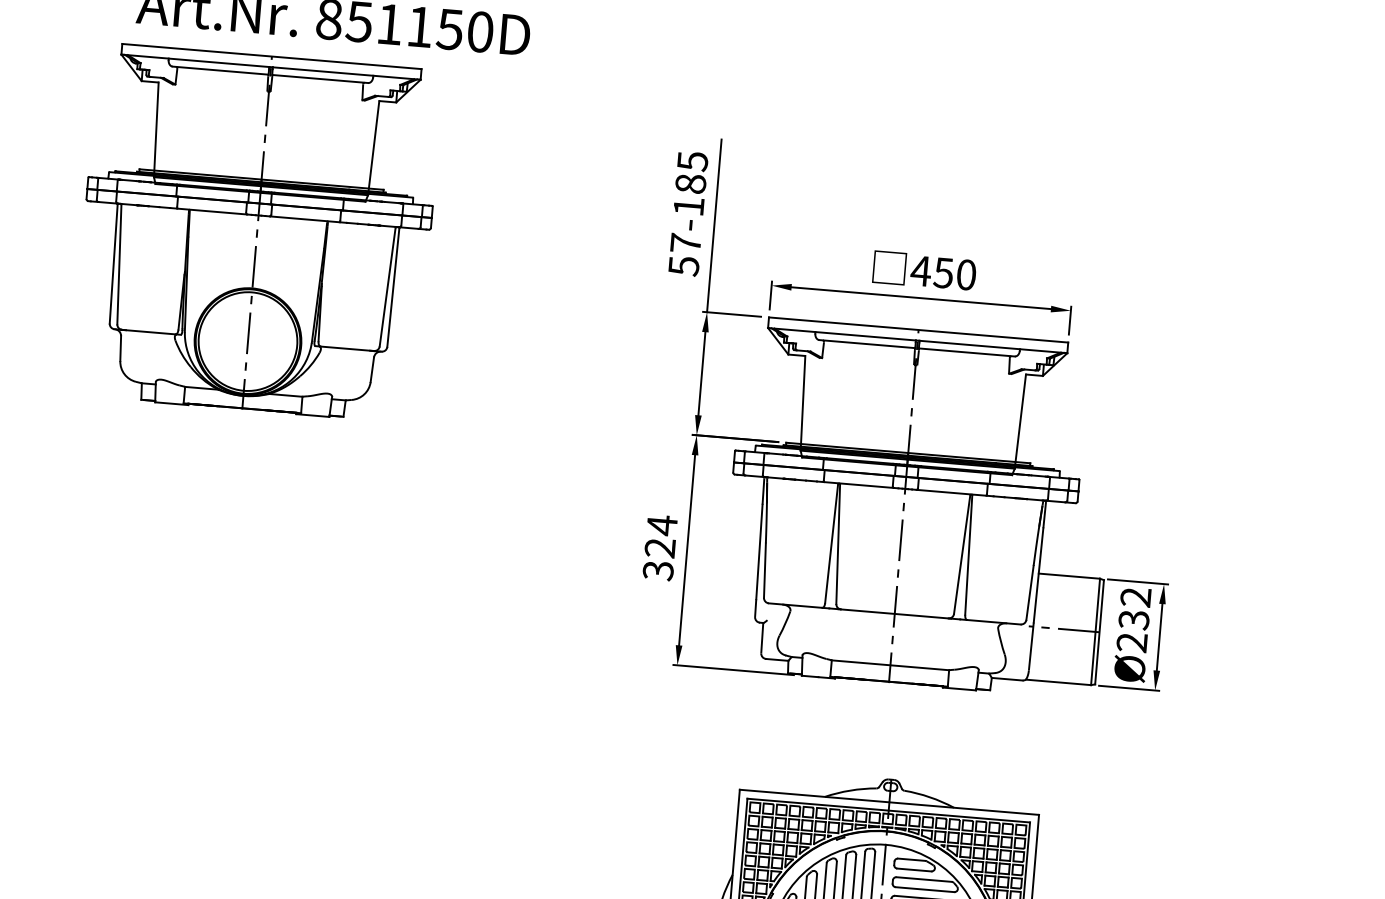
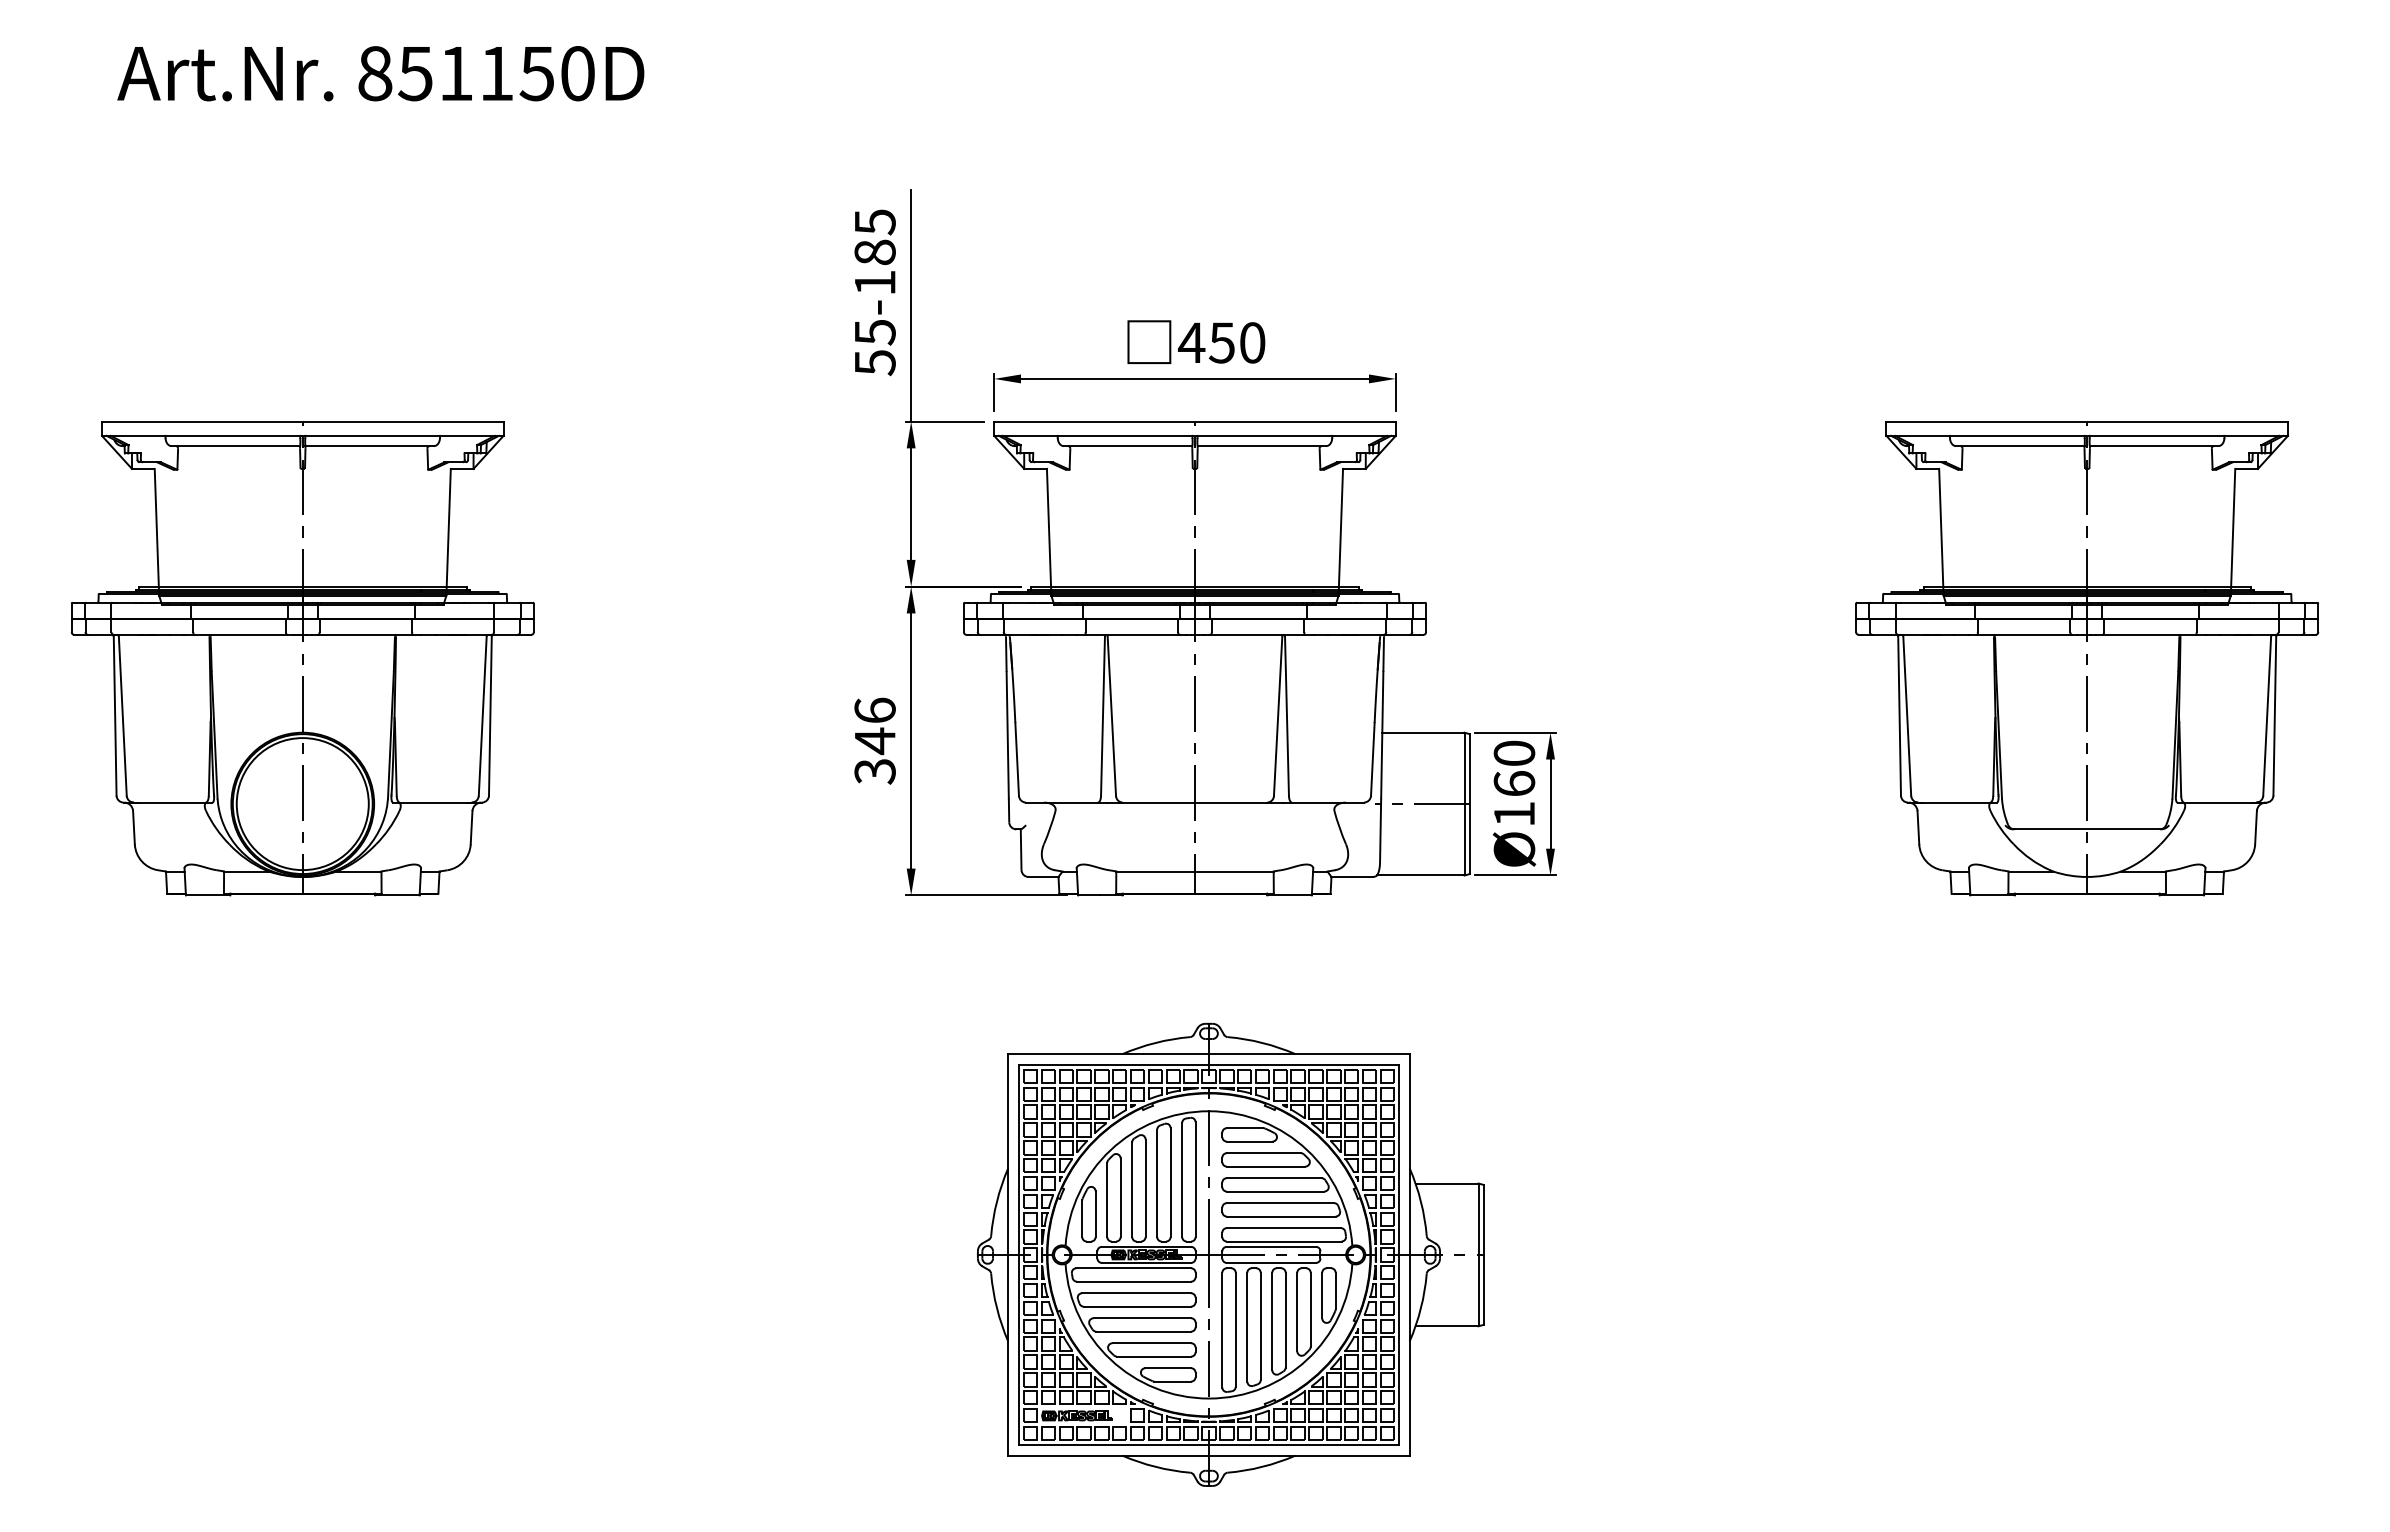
part: (256, 233) -> (302, 658), moved
text: (686, 243) -> (875, 332), 57-185 -> 55-185
text: (660, 537) -> (874, 726), 324 -> 346
text: (1134, 619) -> (1514, 783), Ø232 -> Ø160

